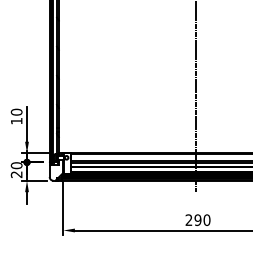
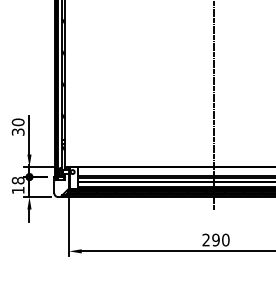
text: (16, 120) -> (18, 131), 10 -> 30
text: (16, 170) -> (18, 185), 20 -> 18

